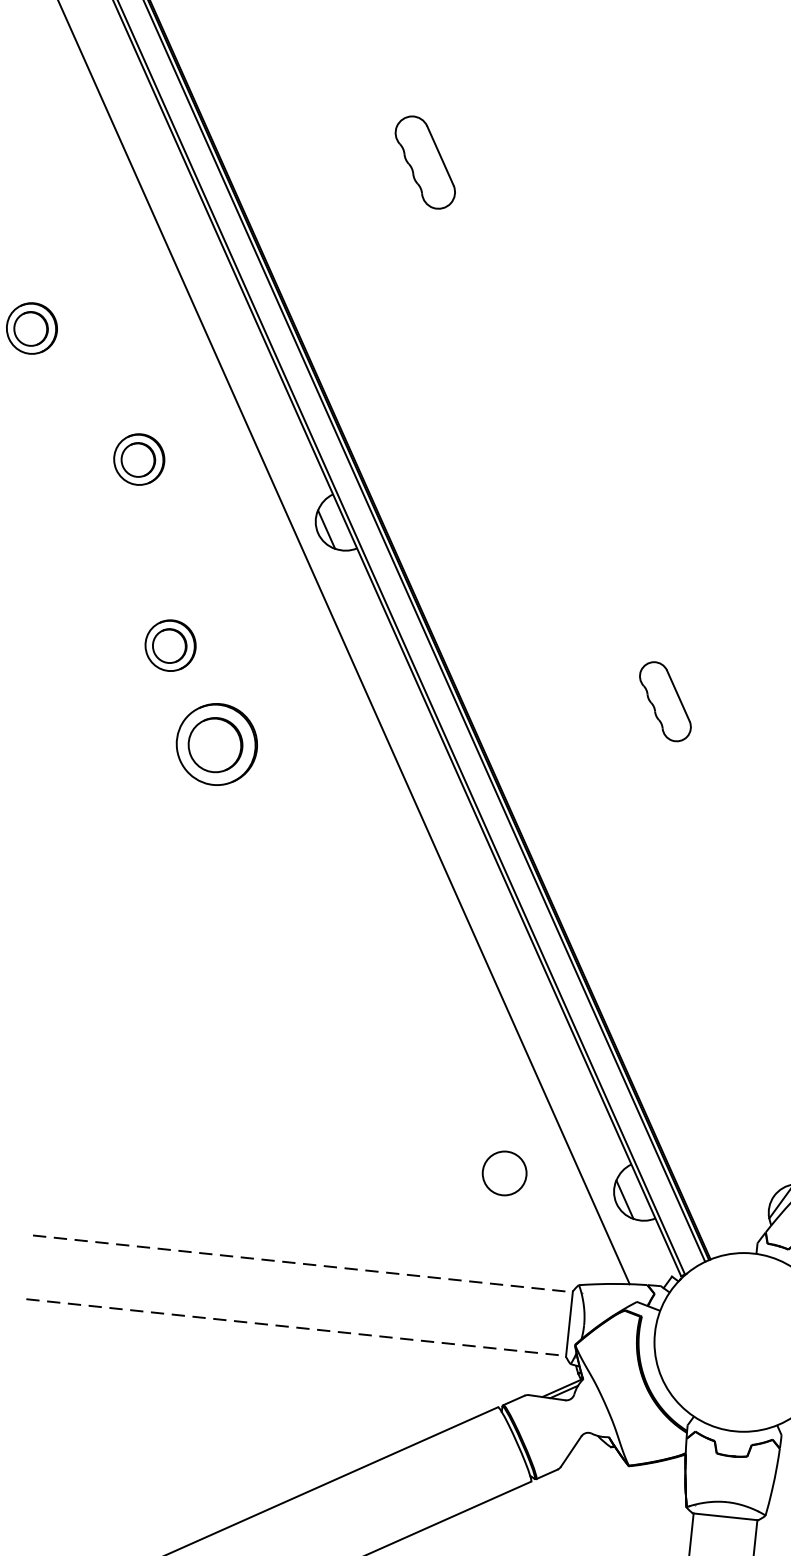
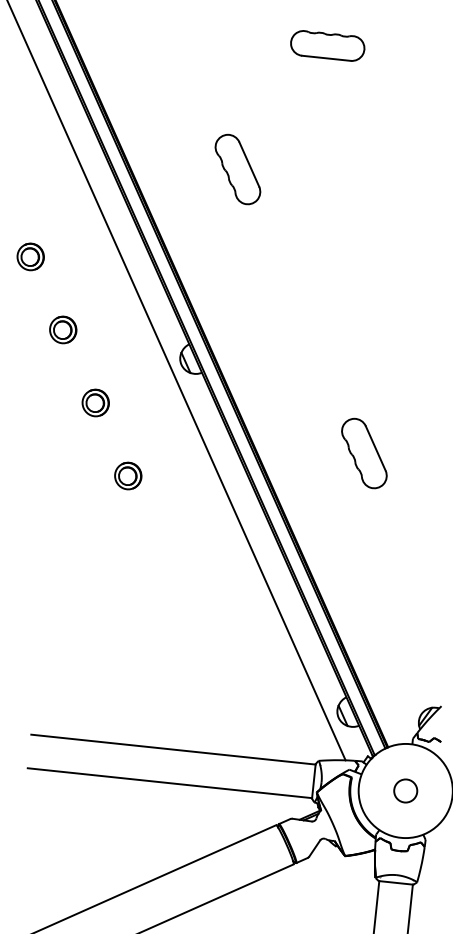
part: (424, 162) -> (237, 169), size x1.43
part: (139, 458) -> (63, 329), moved
part: (170, 644) -> (95, 402), moved
part: (665, 701) -> (364, 453), size x1.67
part: (217, 743) -> (128, 475), size x0.62
circle: (504, 1172) -> (405, 790), moved
line: (302, 1263) -> (173, 749), dashed -> solid
line: (295, 1328) -> (169, 783), dashed -> solid

